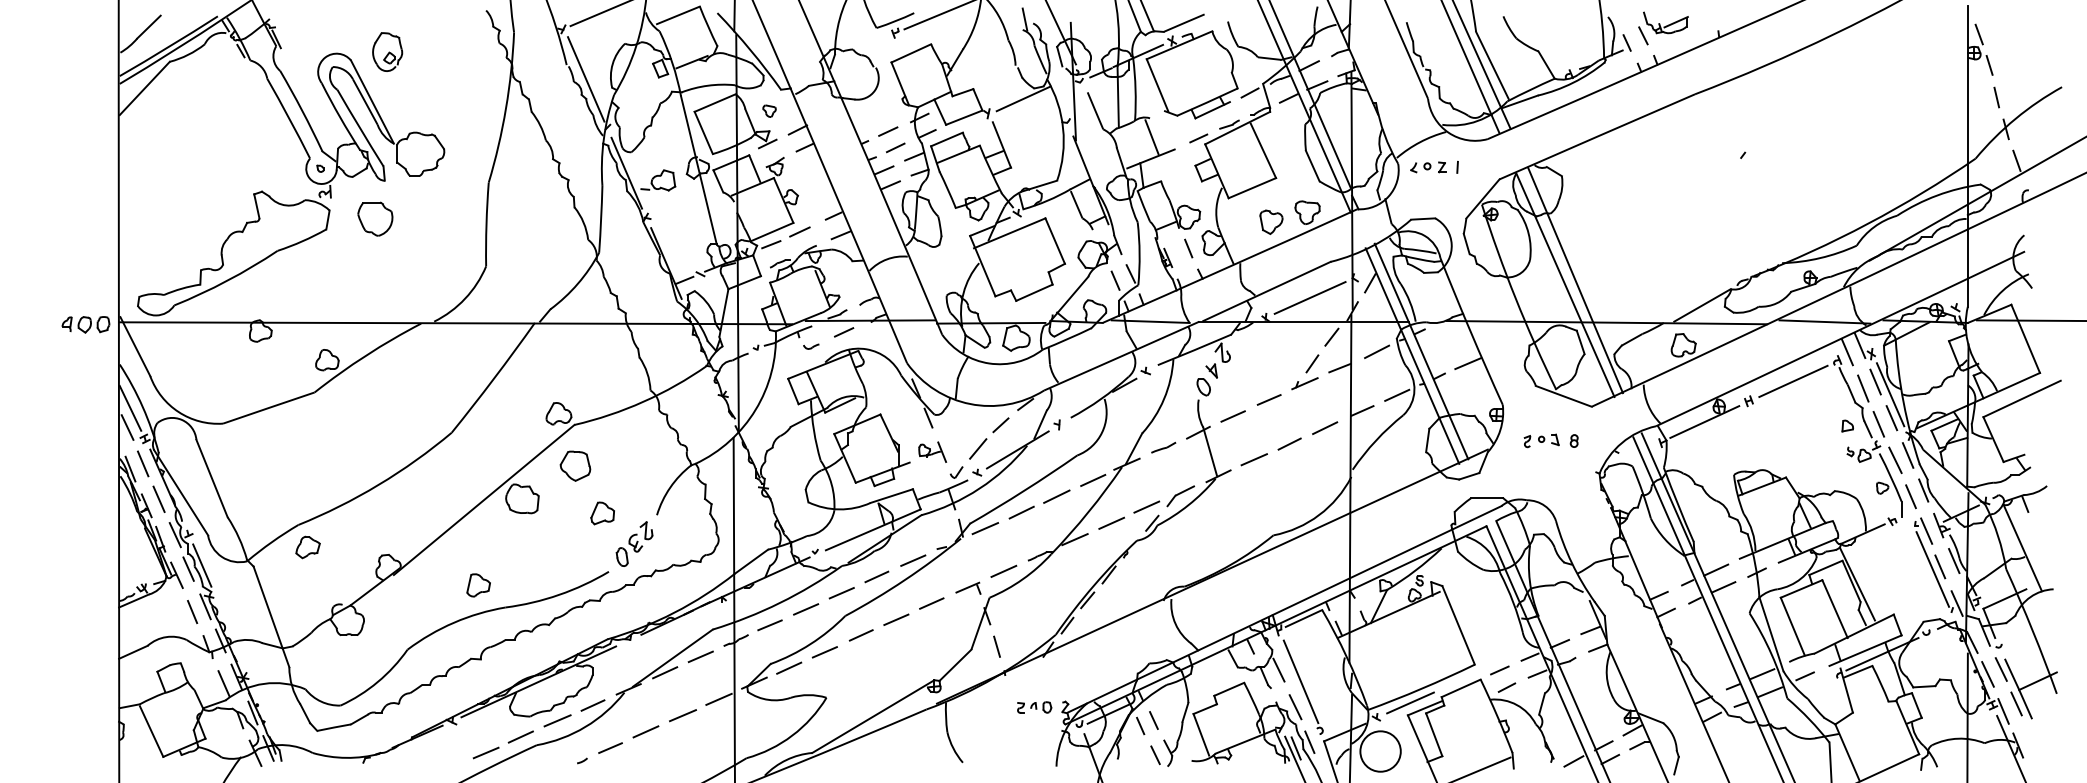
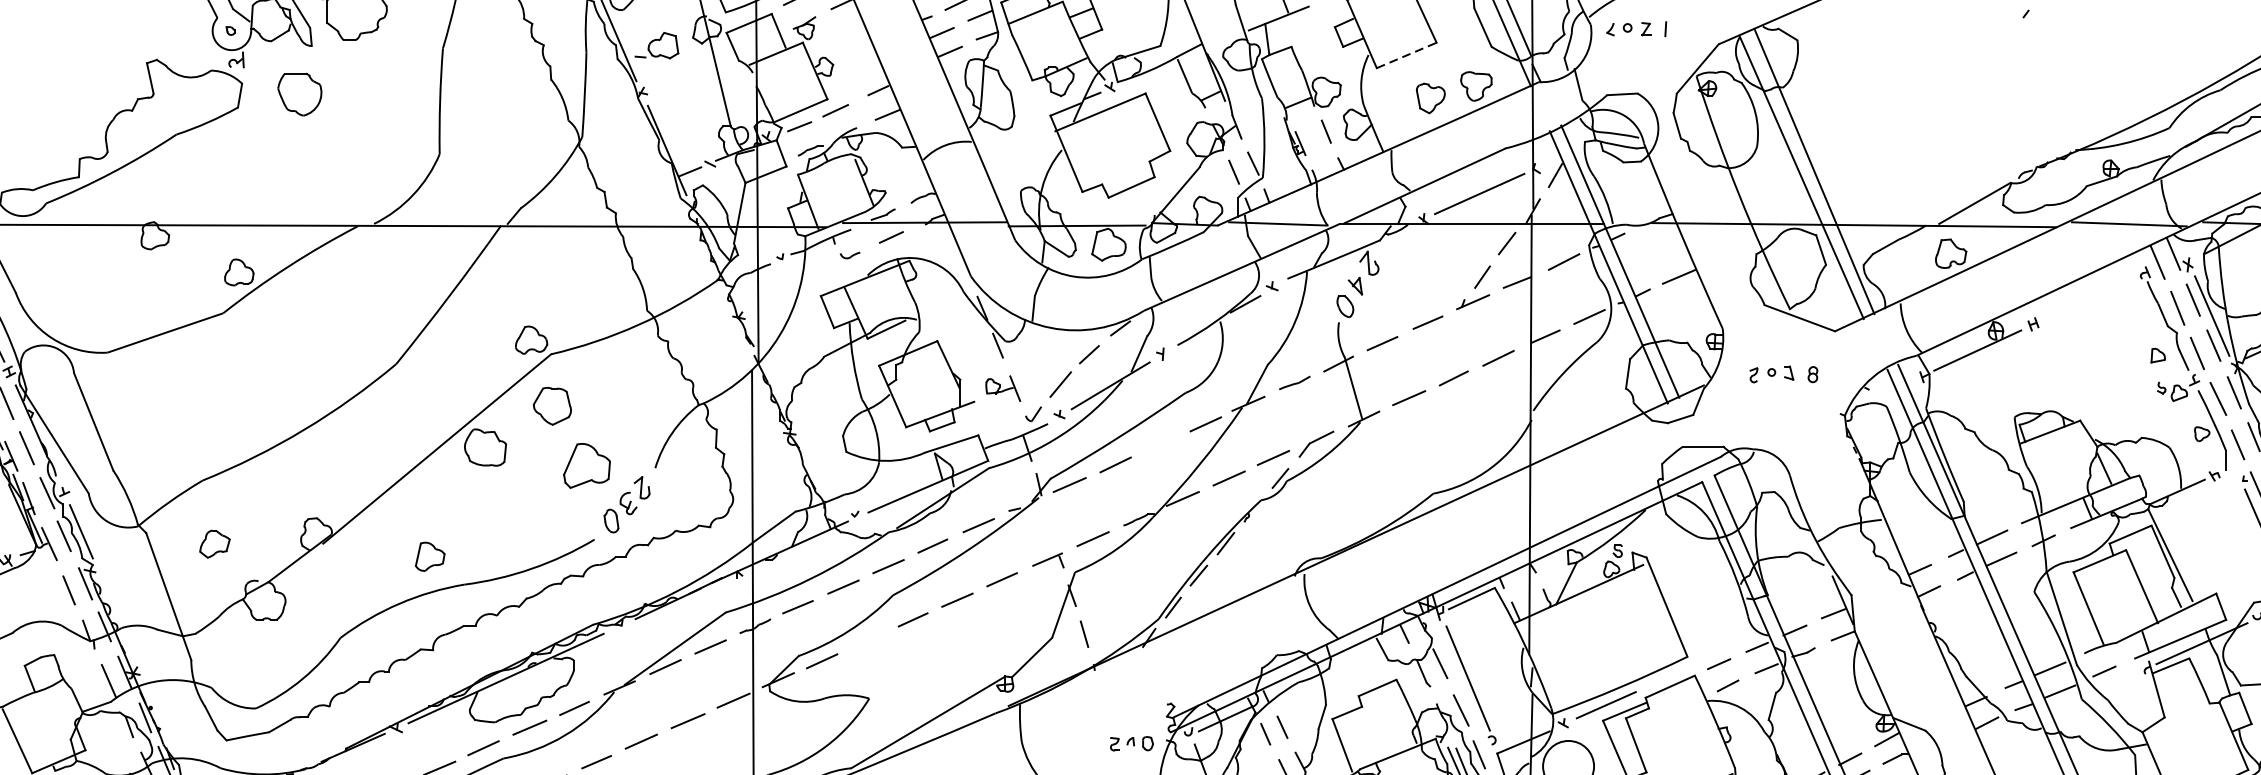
line: (1252, 188) -> (1406, 55), solid -> dashed
line: (1793, 381) -> (2089, 299), removed
line: (1056, 496) -> (1159, 444), removed
part: (602, 513) -> (586, 466), size x1.6
part: (307, 547) -> (214, 544), moved
line: (824, 652) -> (866, 641), removed
part: (1034, 707) -> (1131, 743), moved

